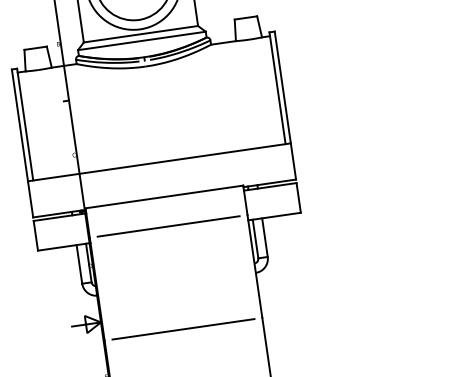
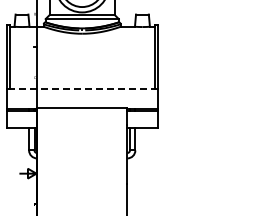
line: (158, 162) -> (81, 88), solid -> dashed
line: (167, 226) -> (81, 125), removed
line: (182, 329) -> (81, 184), removed

